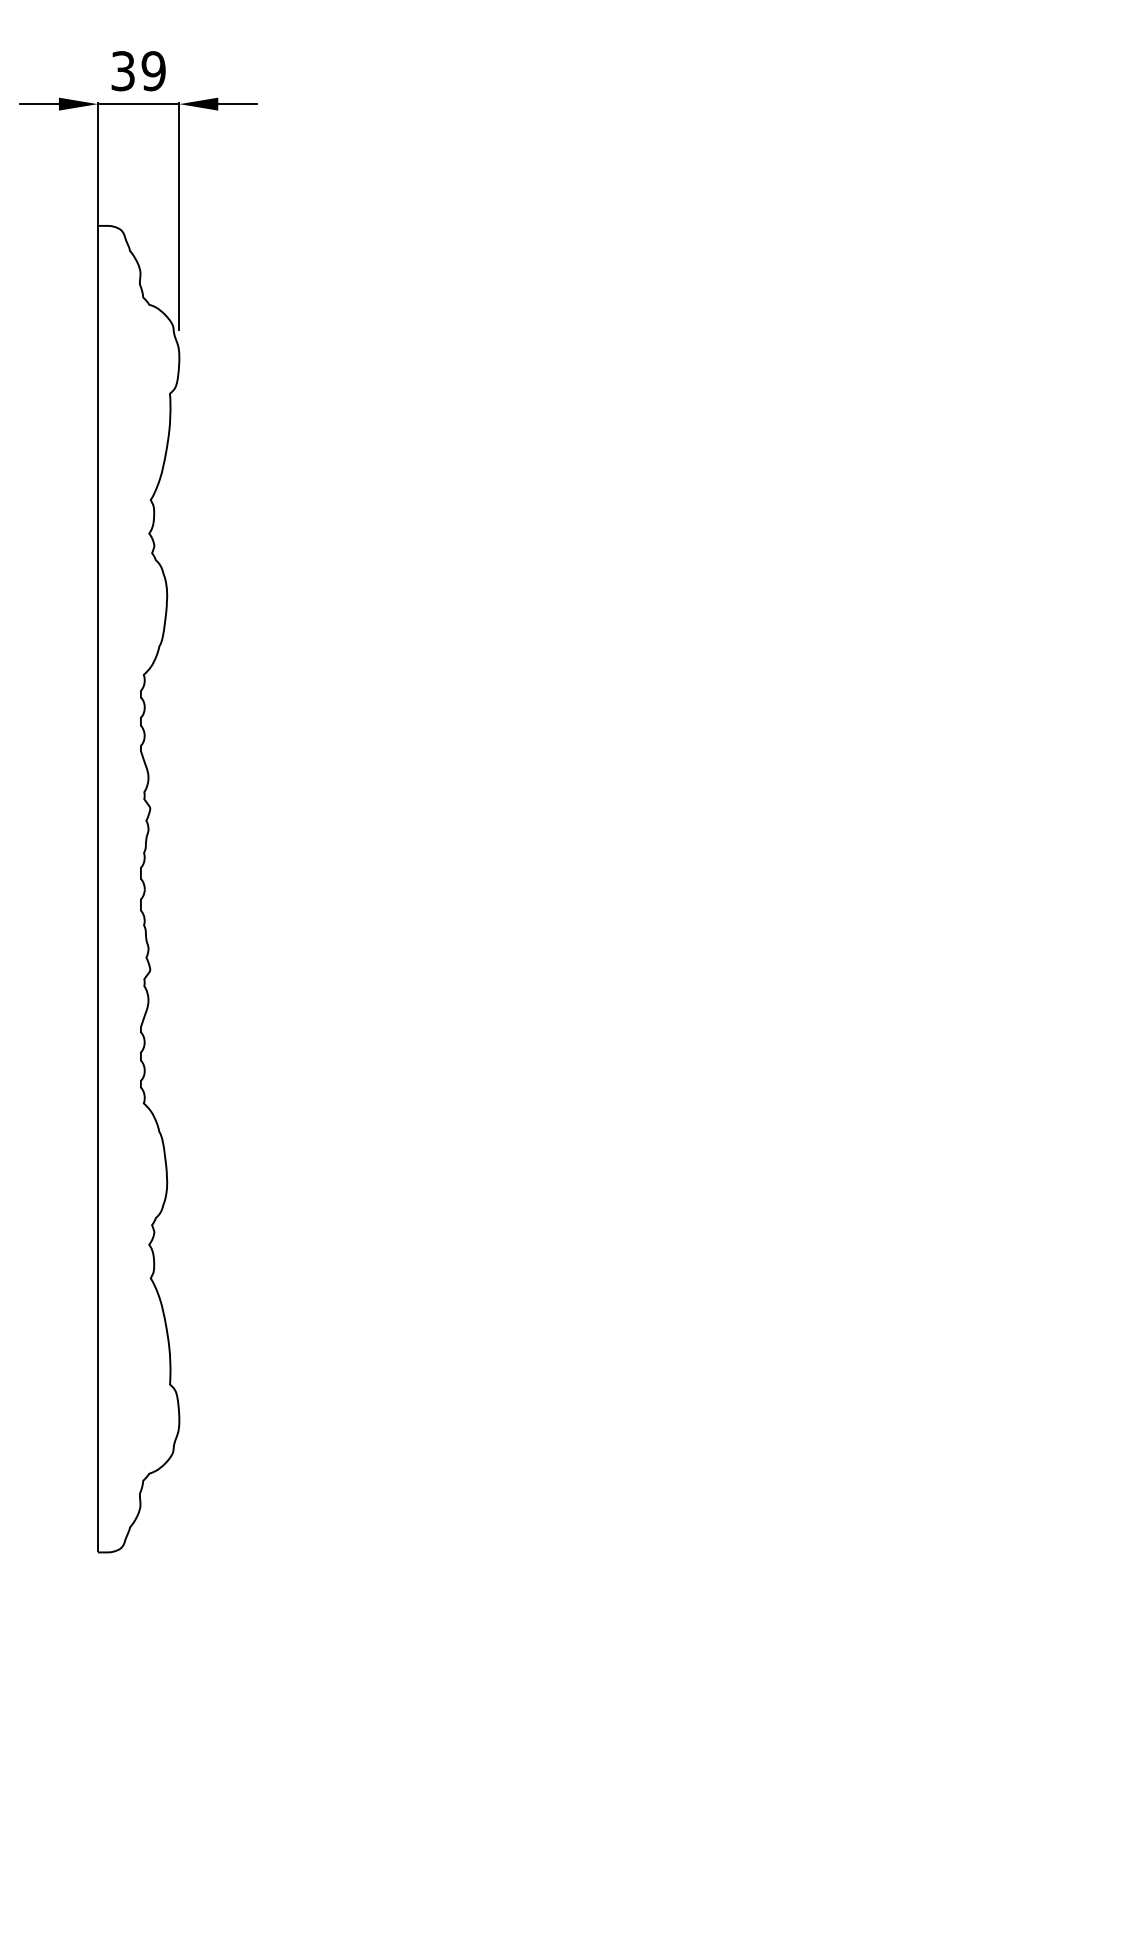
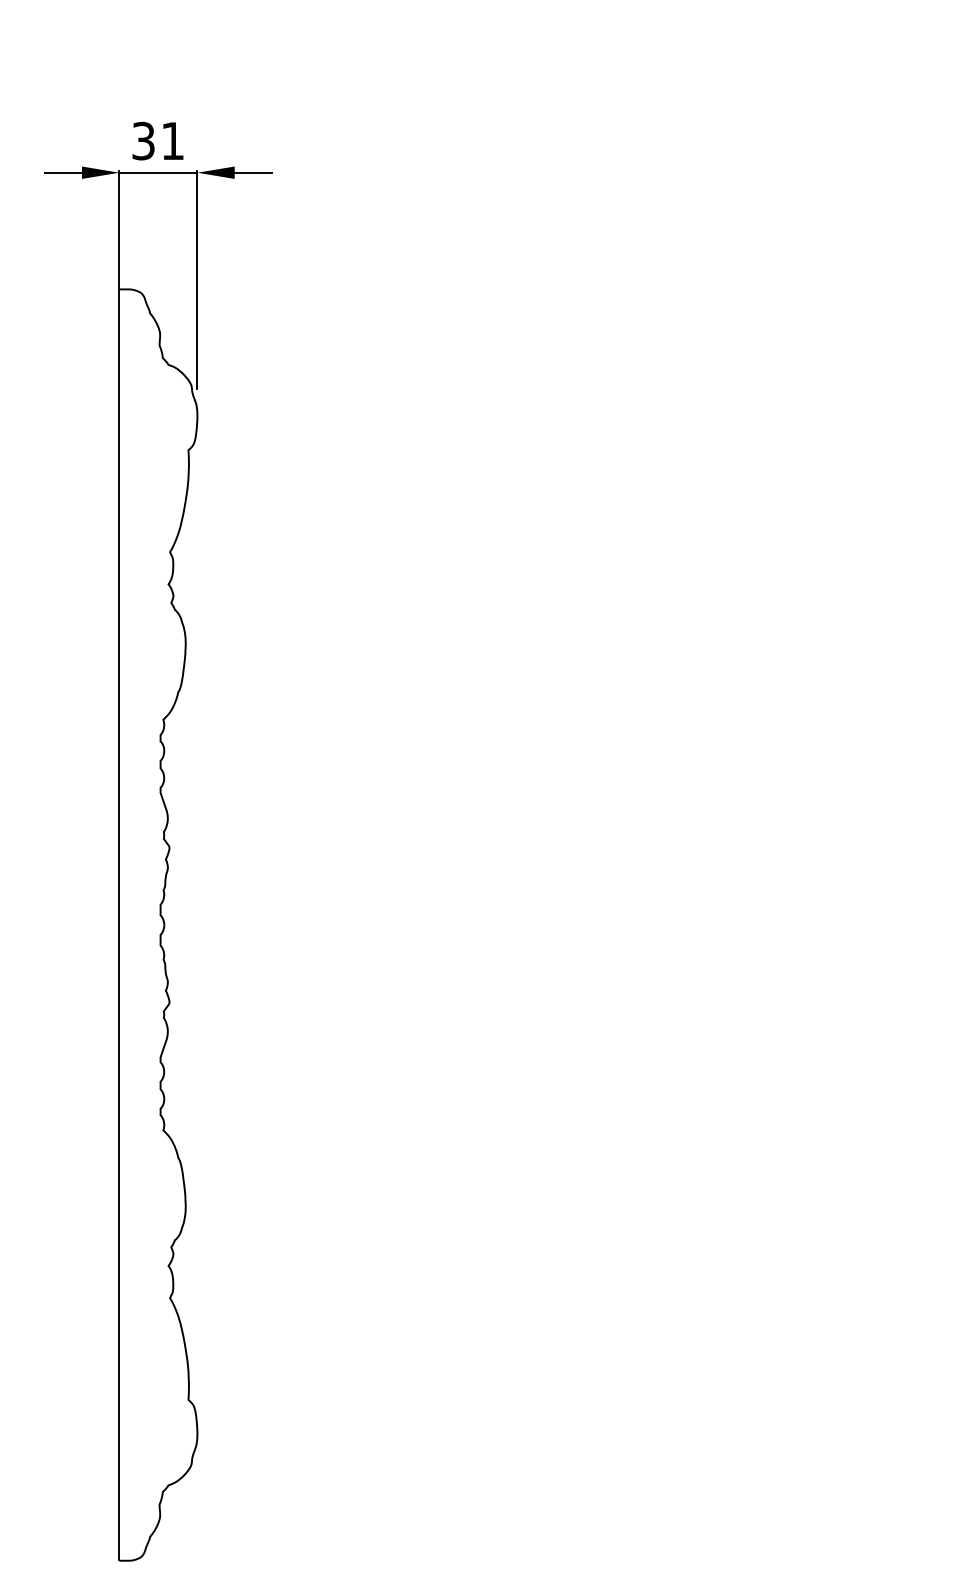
text: (153, 71) -> (172, 141), 39 -> 31

